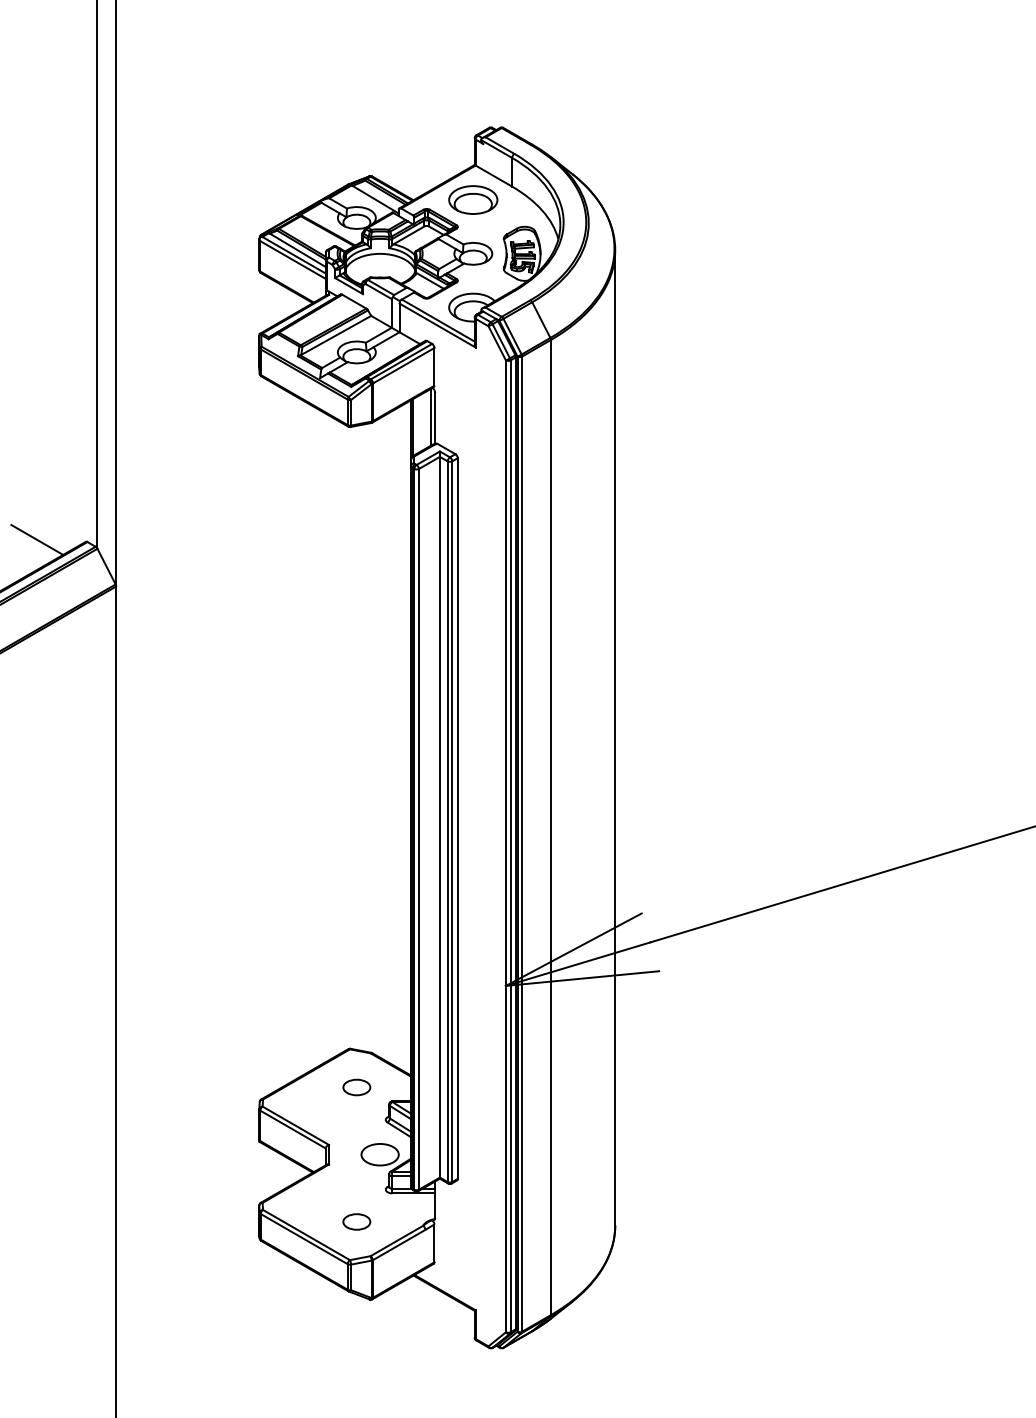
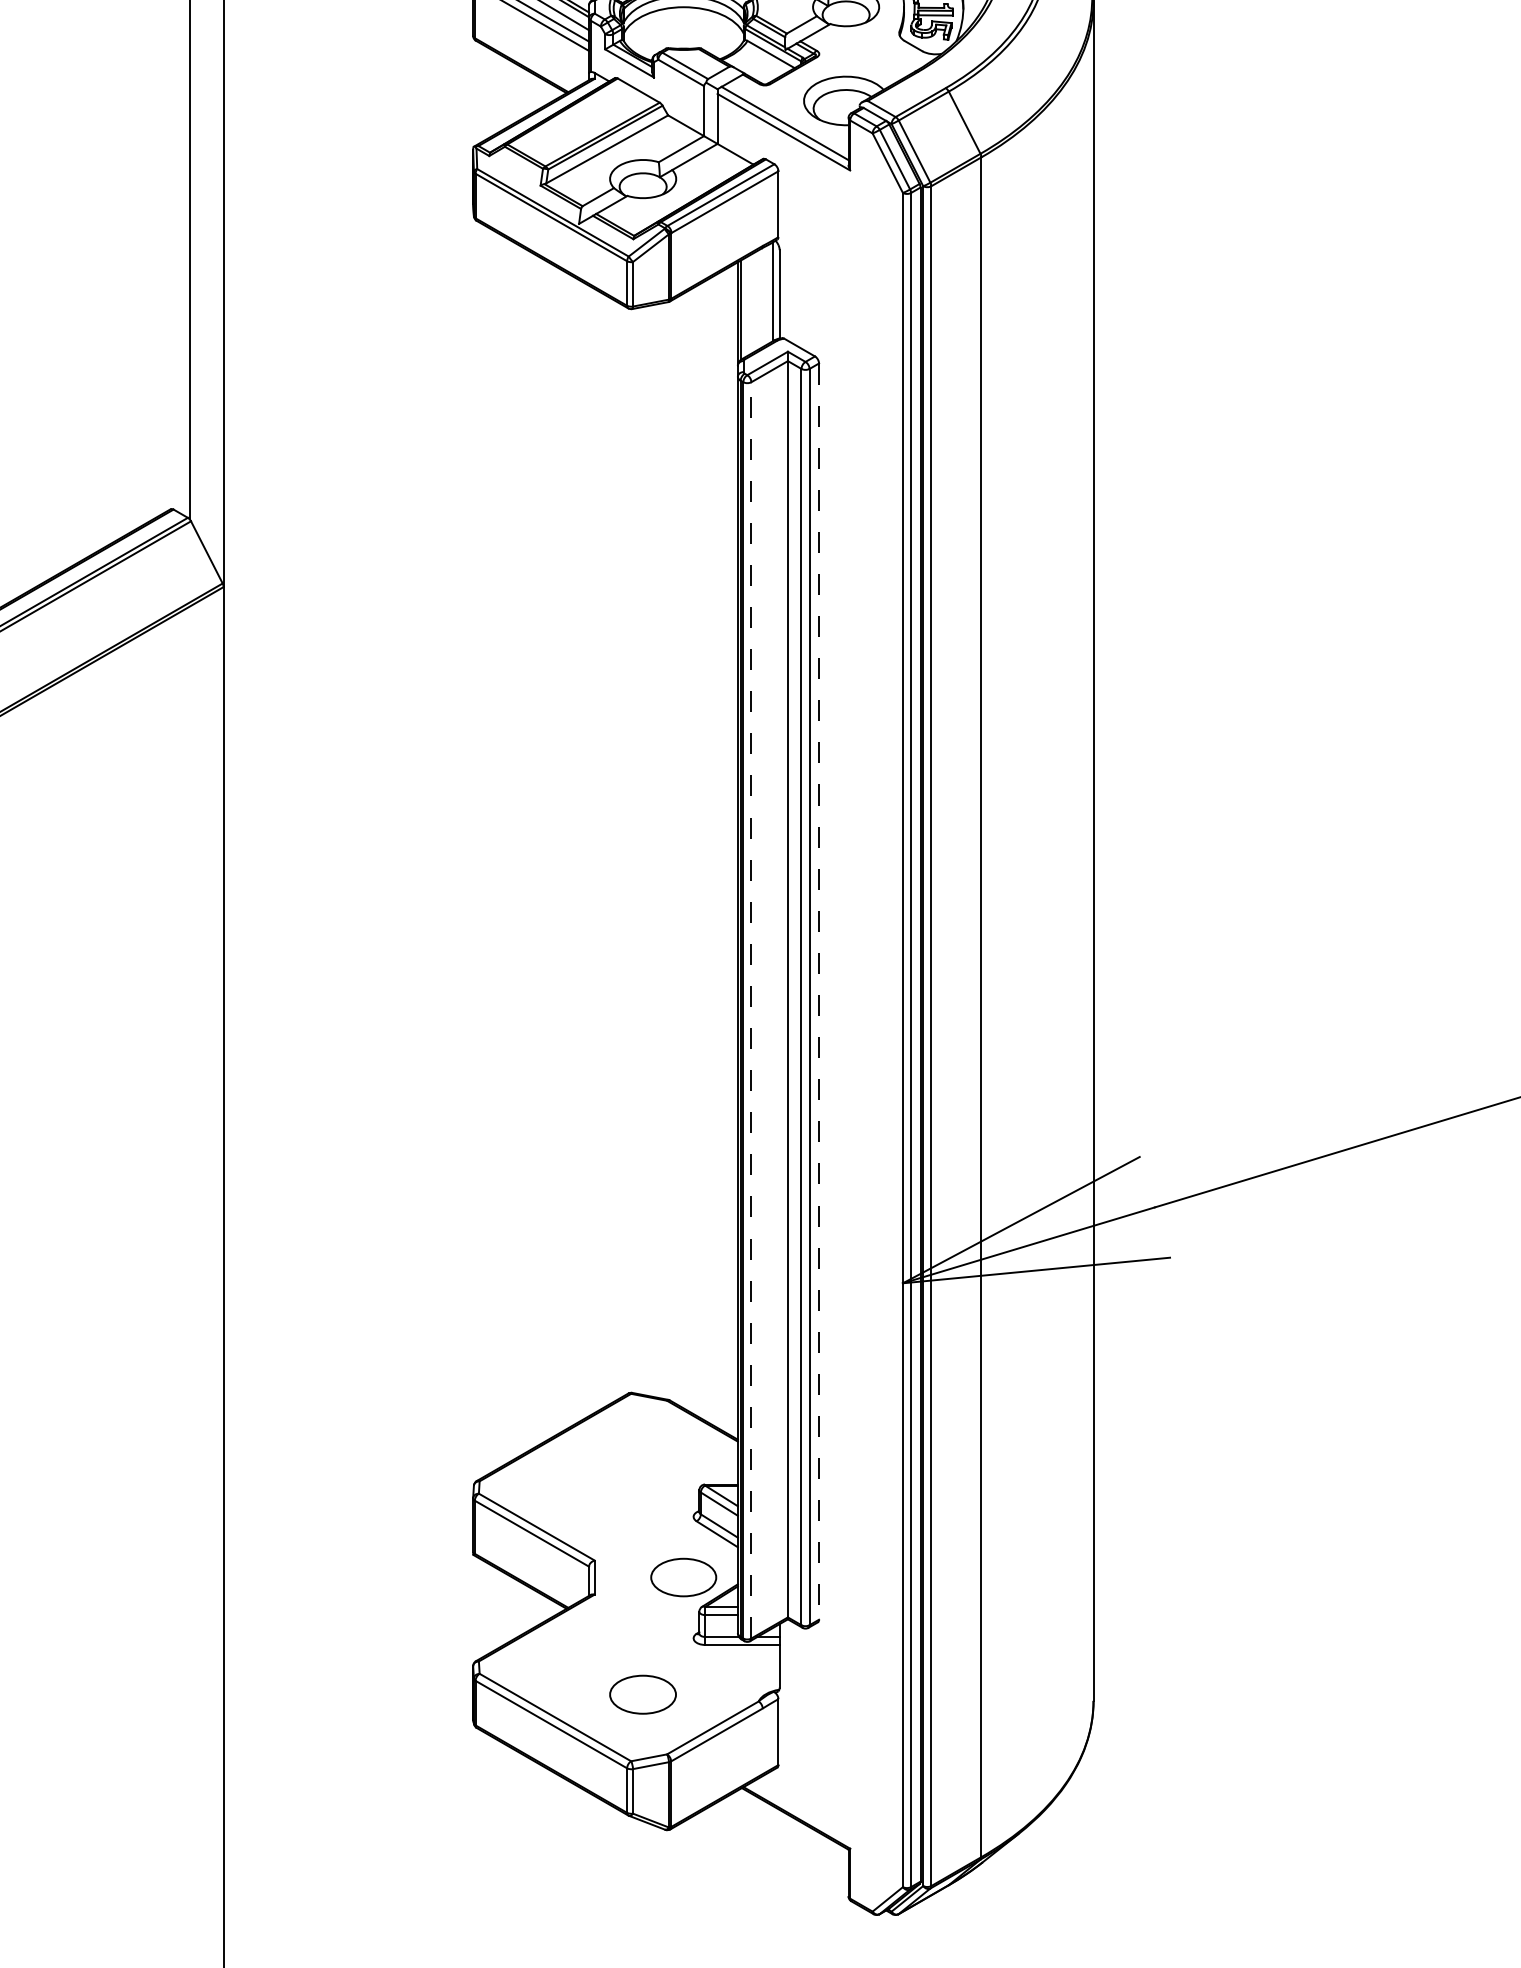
line: (37, 539) -> (86, 505), removed
line: (457, 819) -> (818, 993), solid -> dashed
line: (418, 828) -> (750, 1008), solid -> dashed
part: (356, 1087) -> (642, 1460), removed
part: (356, 1221) -> (642, 1693), size x1.4

